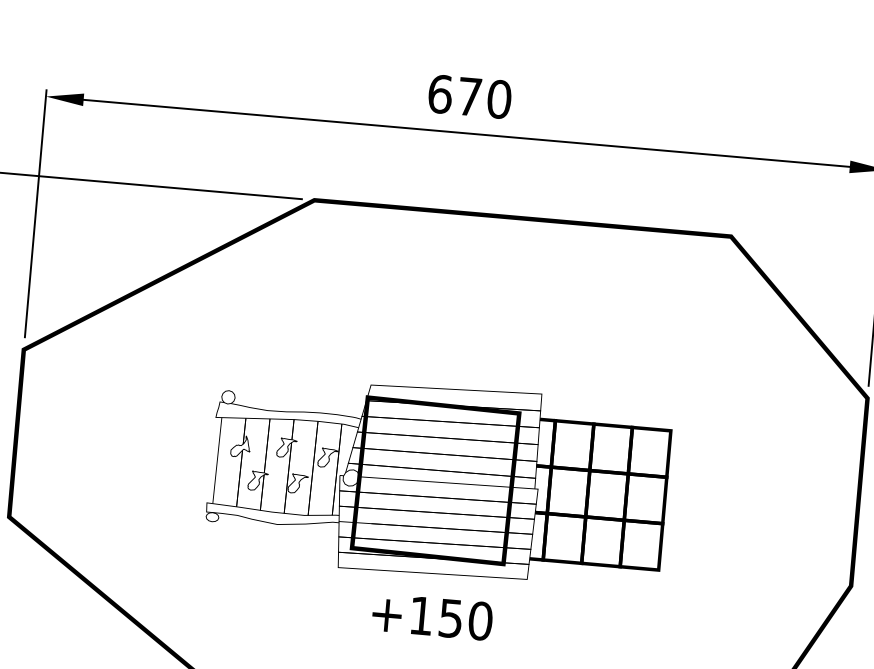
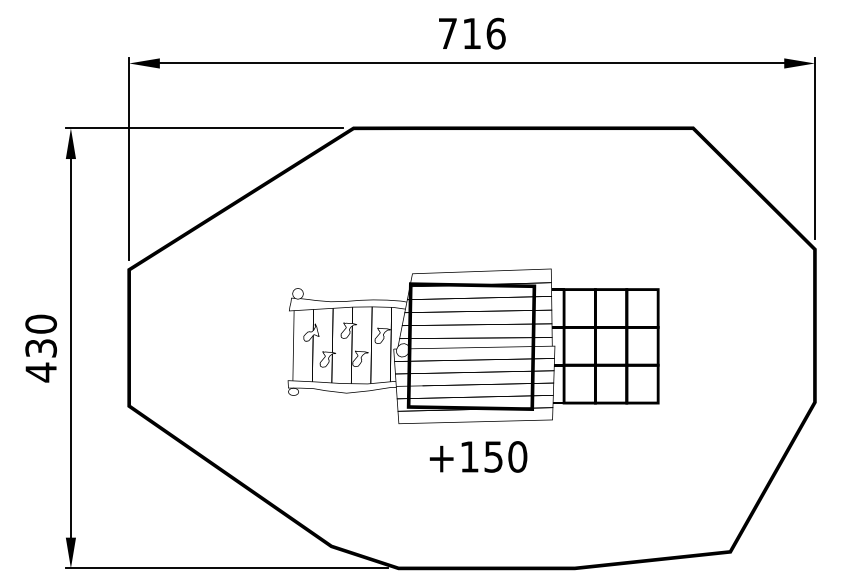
text: (469, 96) -> (471, 33), 670 -> 716

